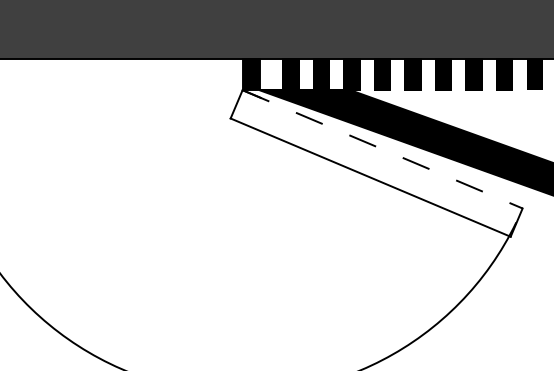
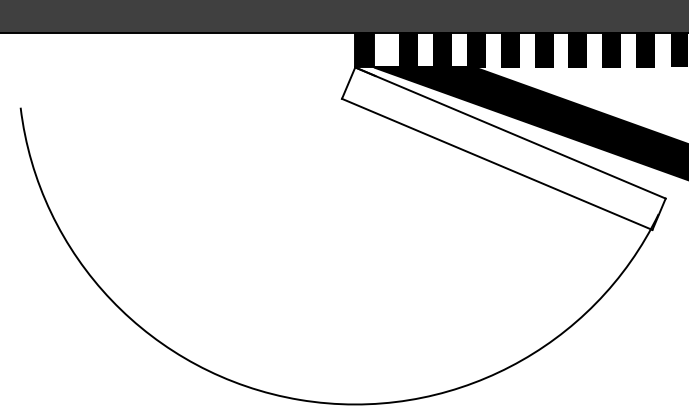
line: (382, 149) -> (510, 133), dashed -> solid

